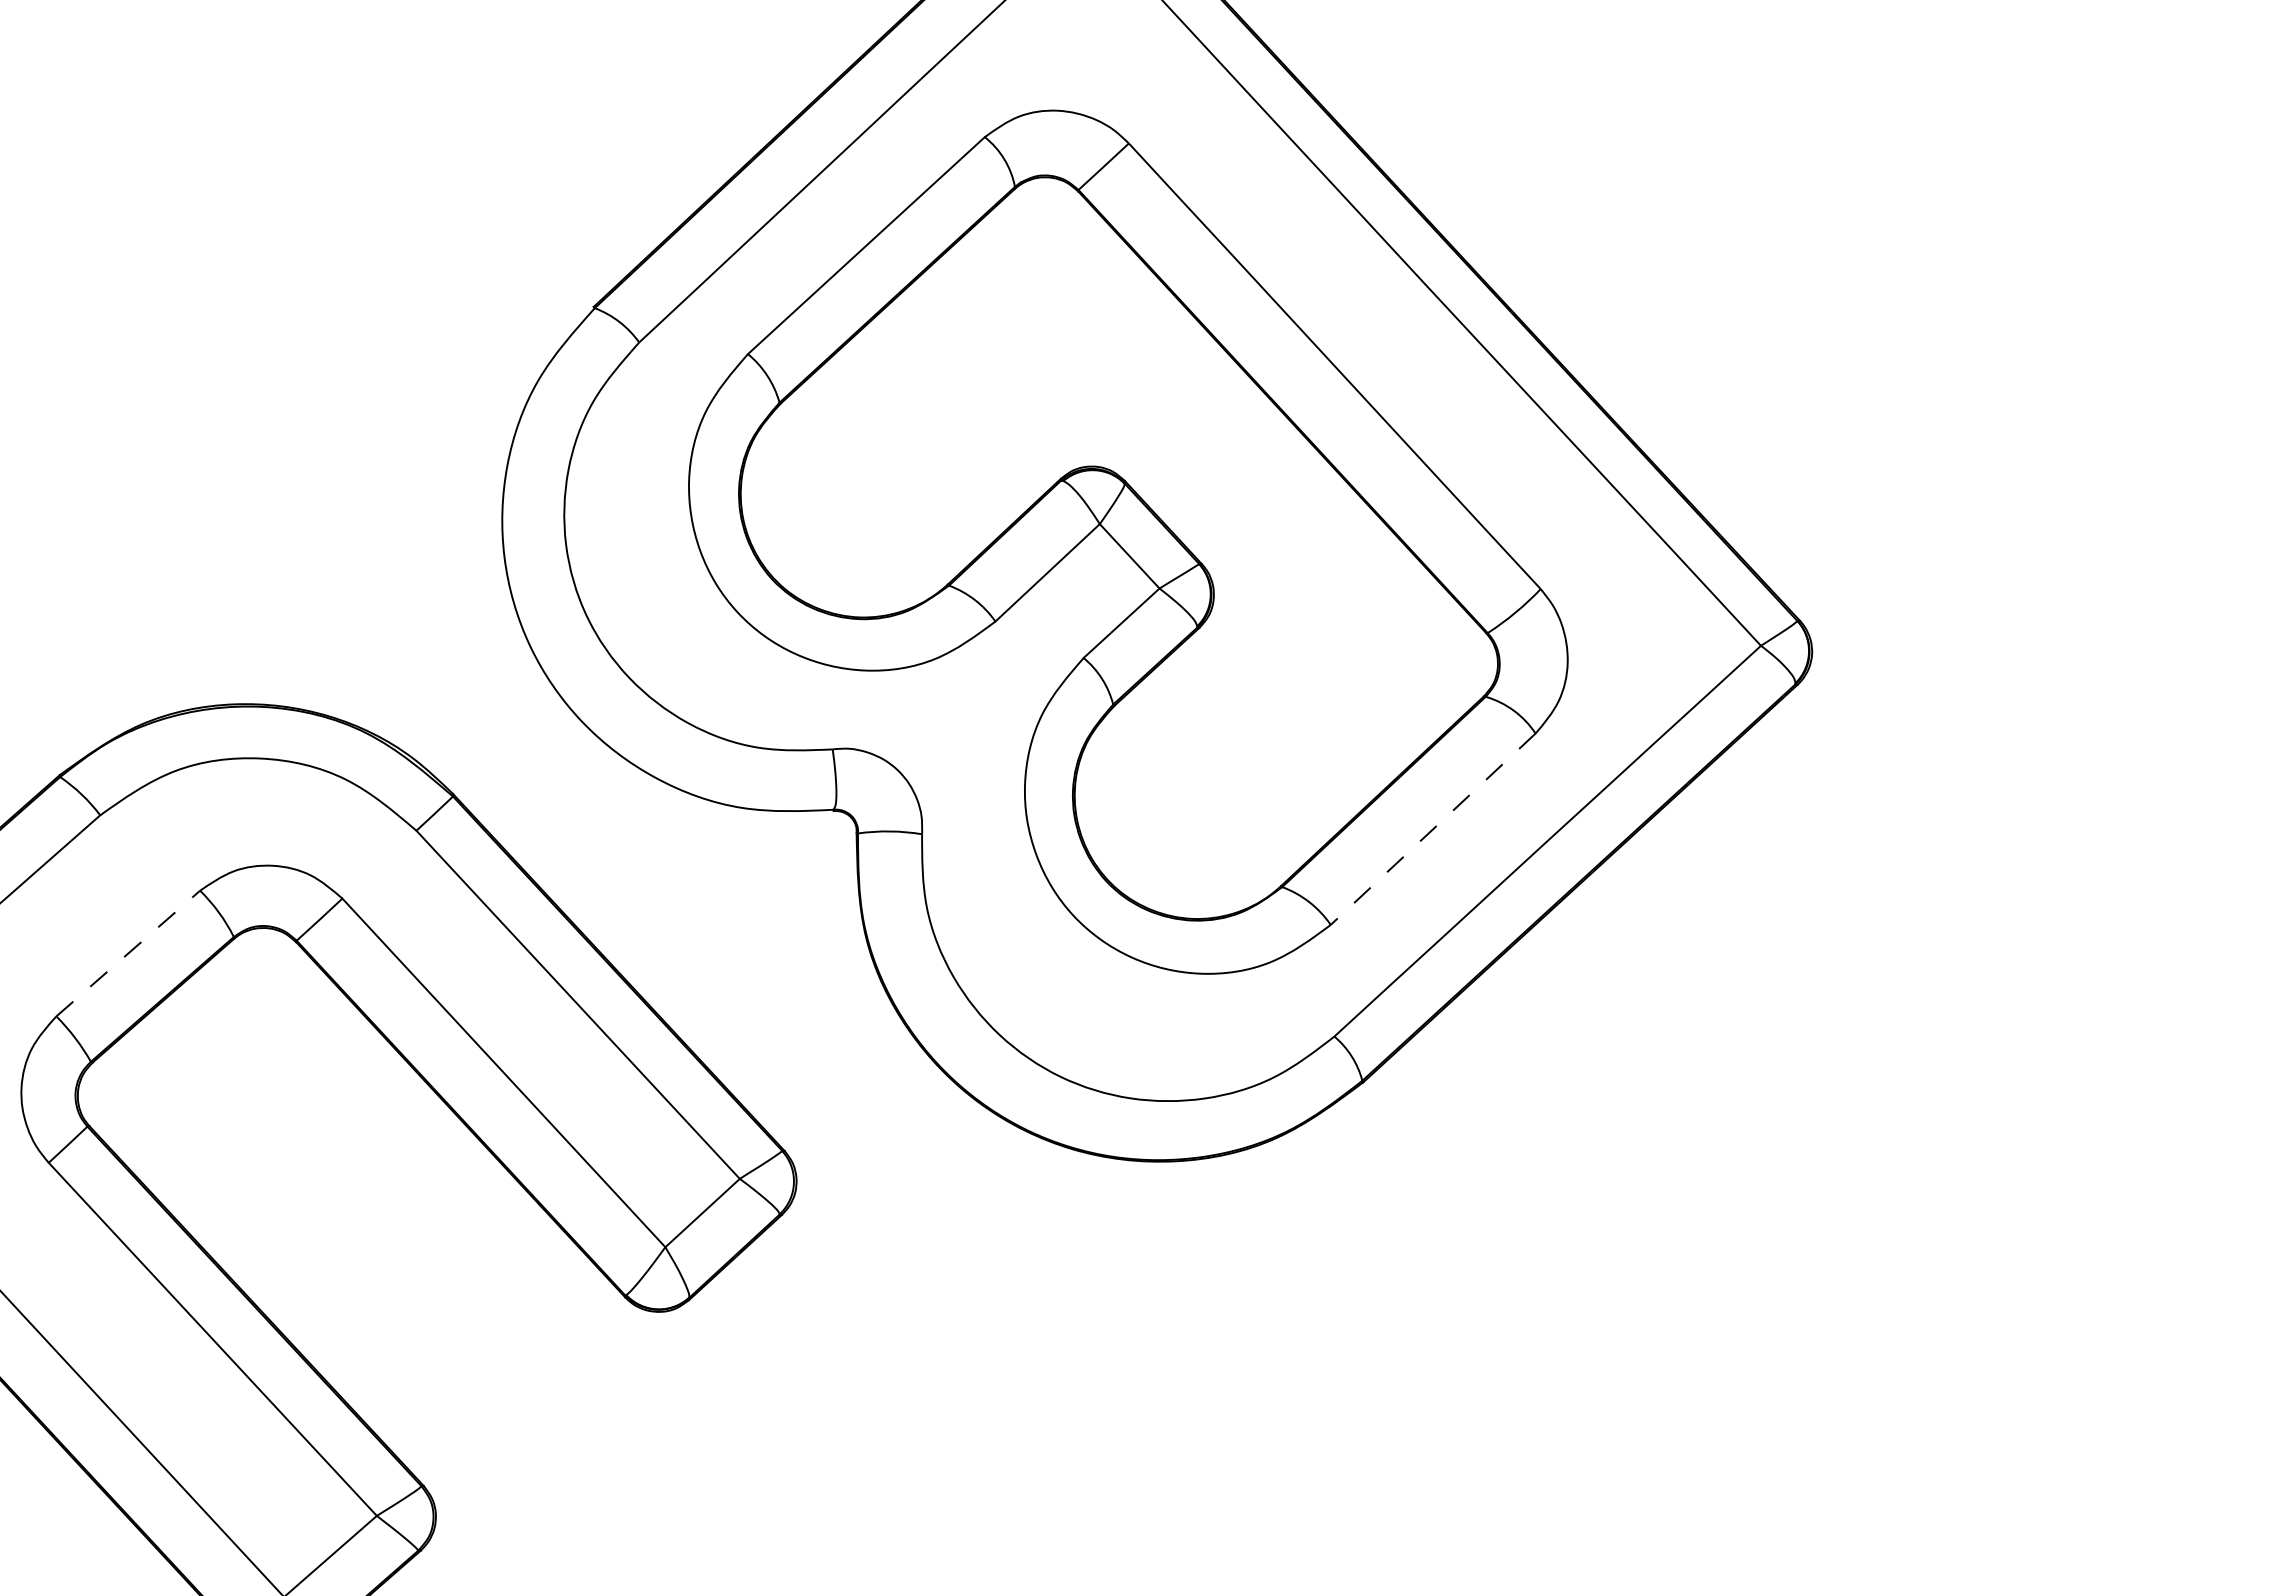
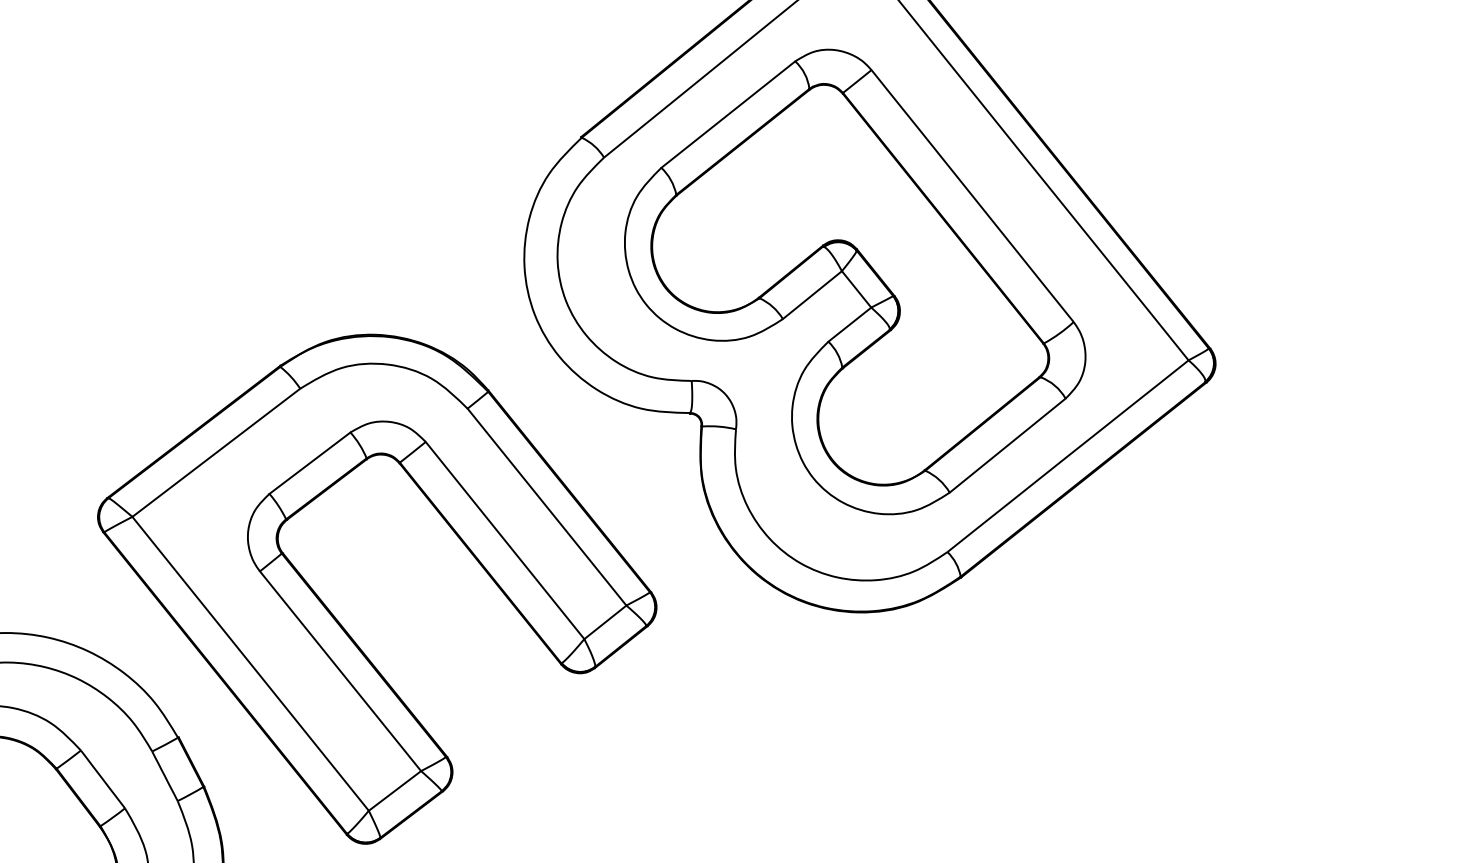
line: (1432, 828) -> (1007, 445), dashed -> solid
line: (127, 954) -> (309, 463), dashed -> solid

